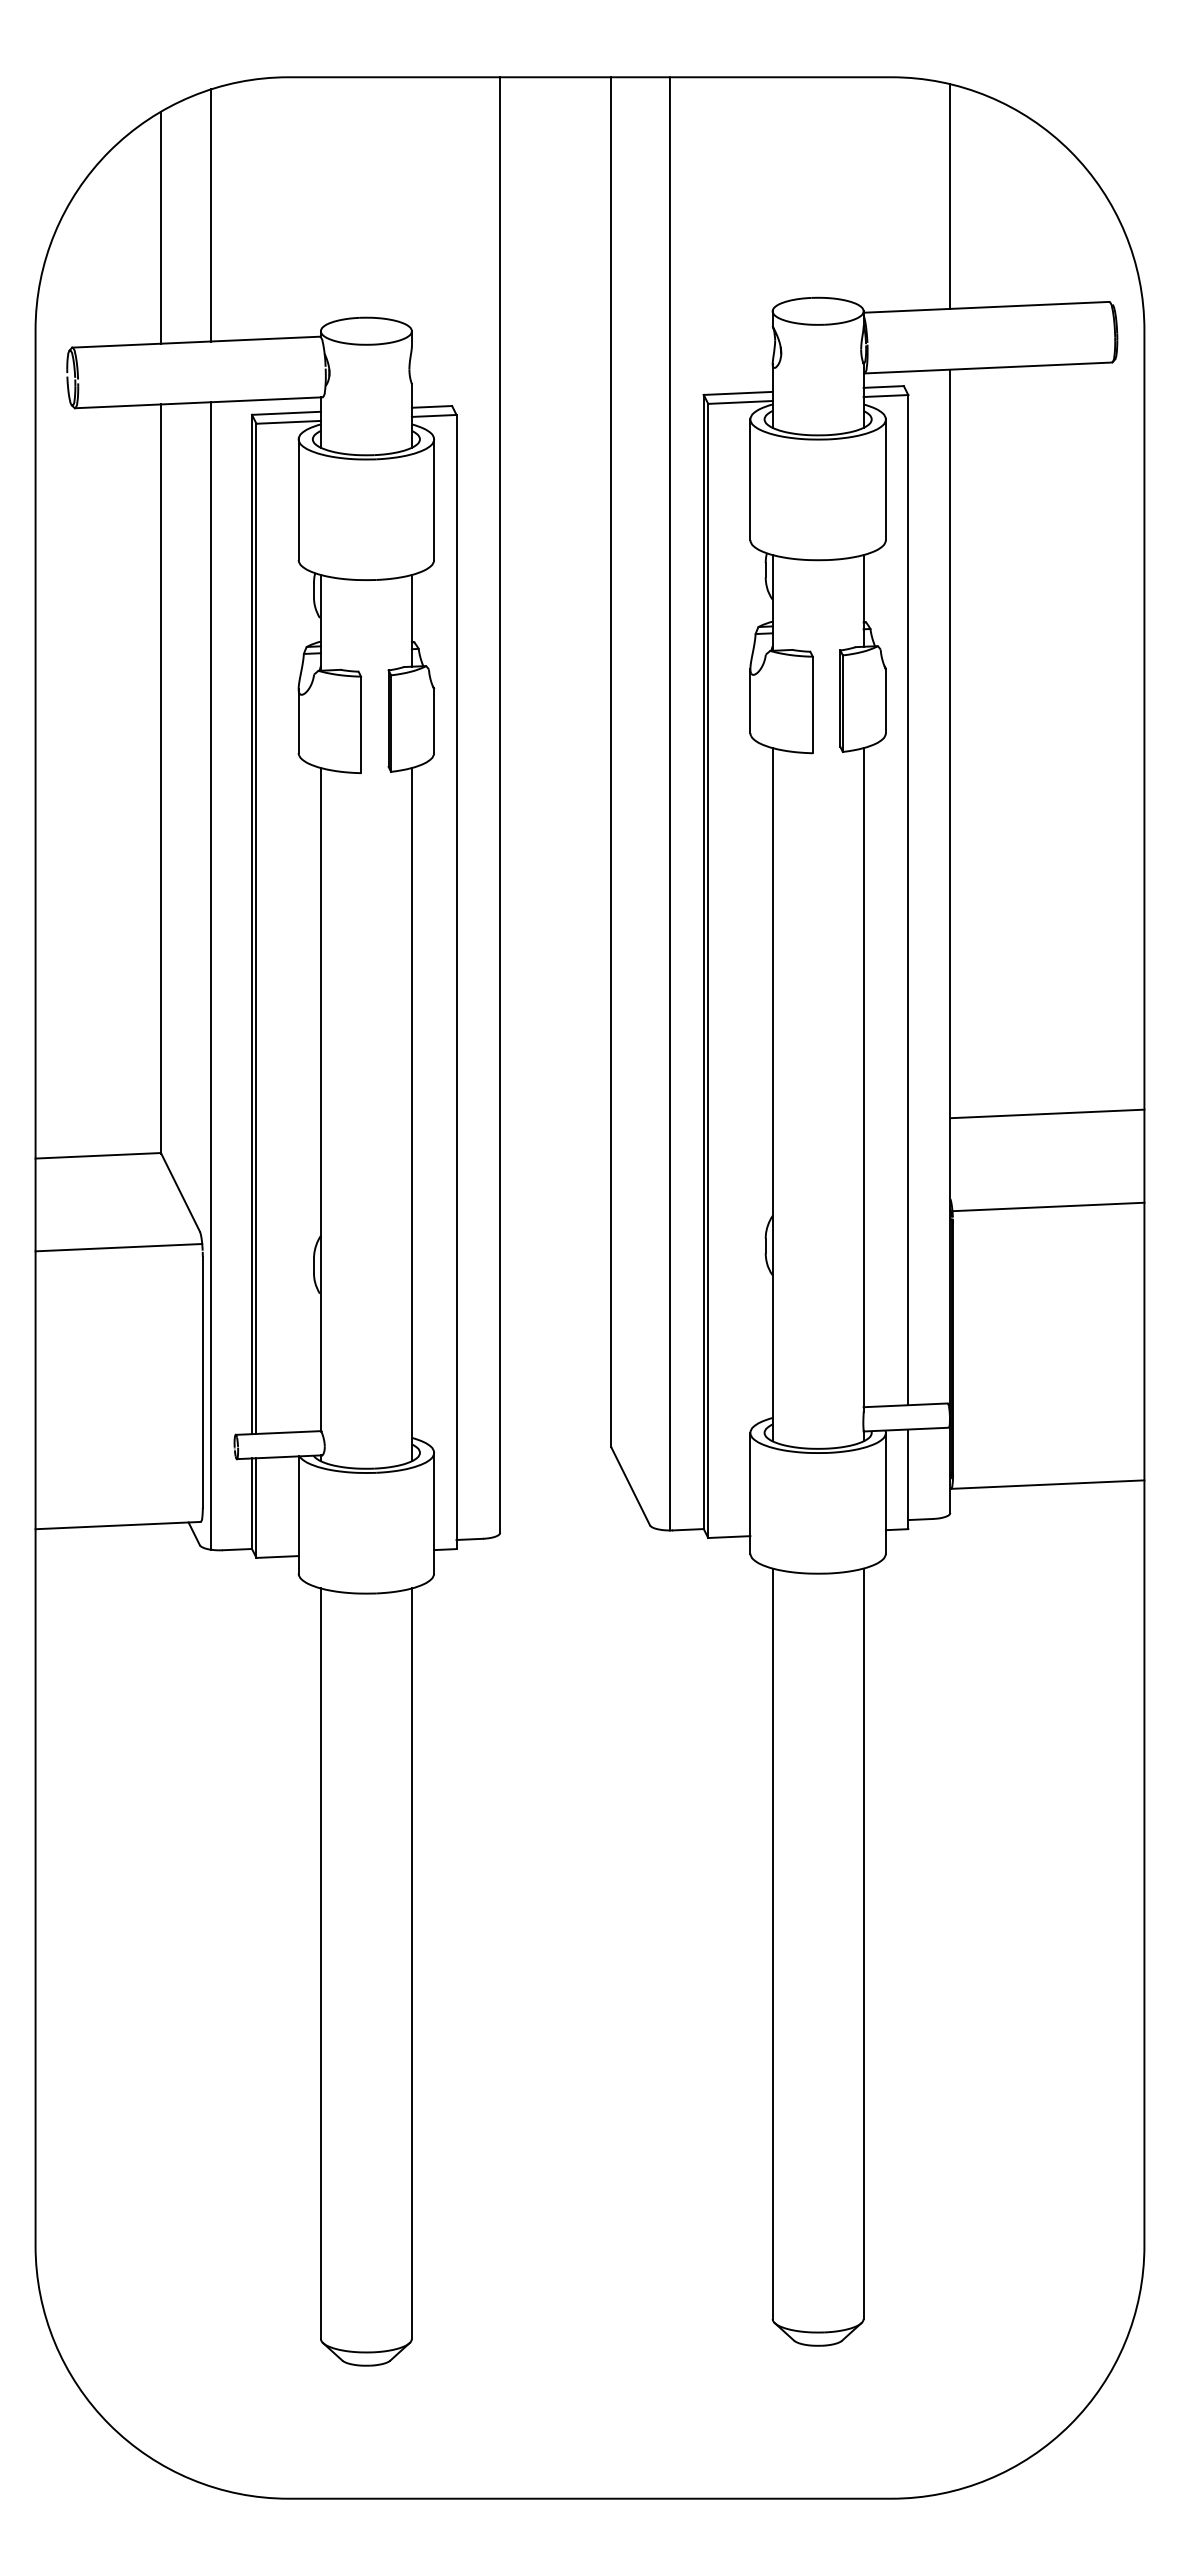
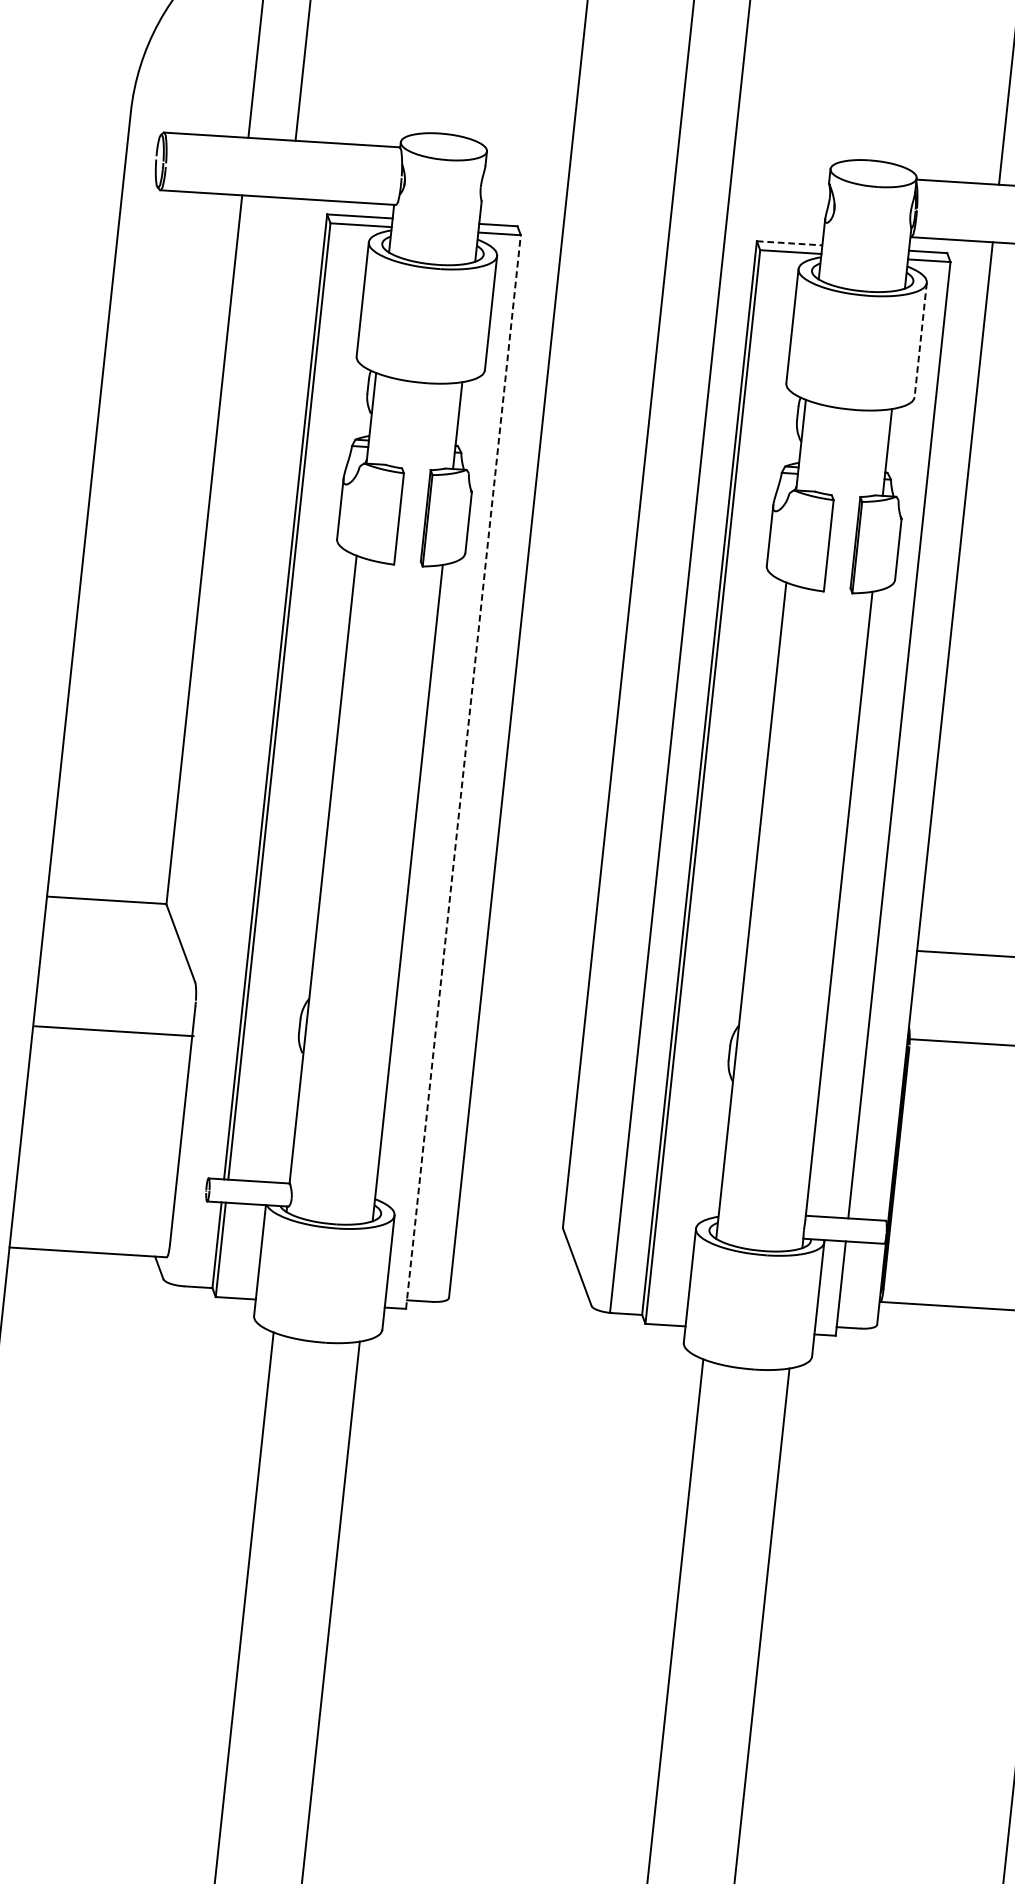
line: (738, 393) -> (789, 243), solid -> dashed
line: (885, 480) -> (920, 340), solid -> dashed
line: (210, 975) -> (231, 740), removed
line: (456, 981) -> (463, 771), solid -> dashed
line: (118, 1247) -> (113, 1031), moved

